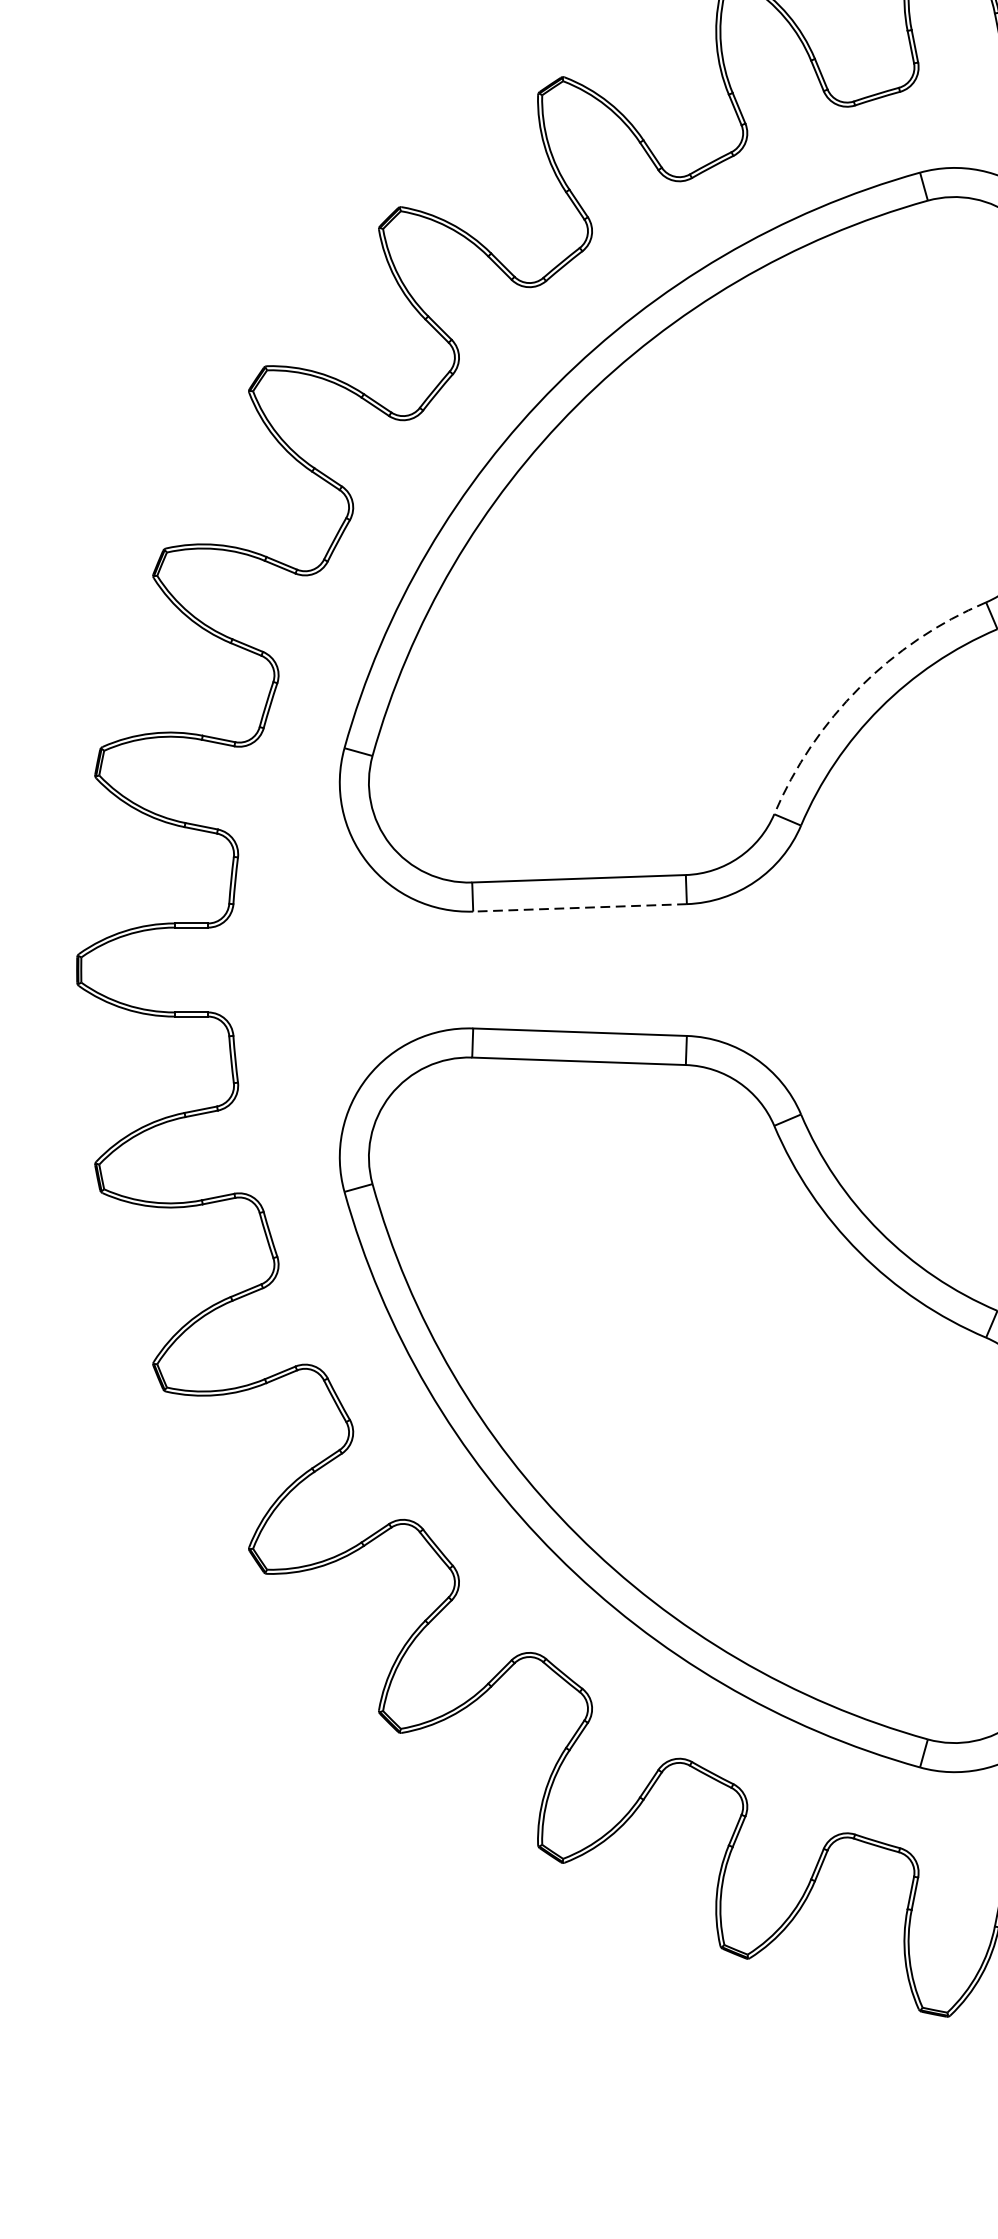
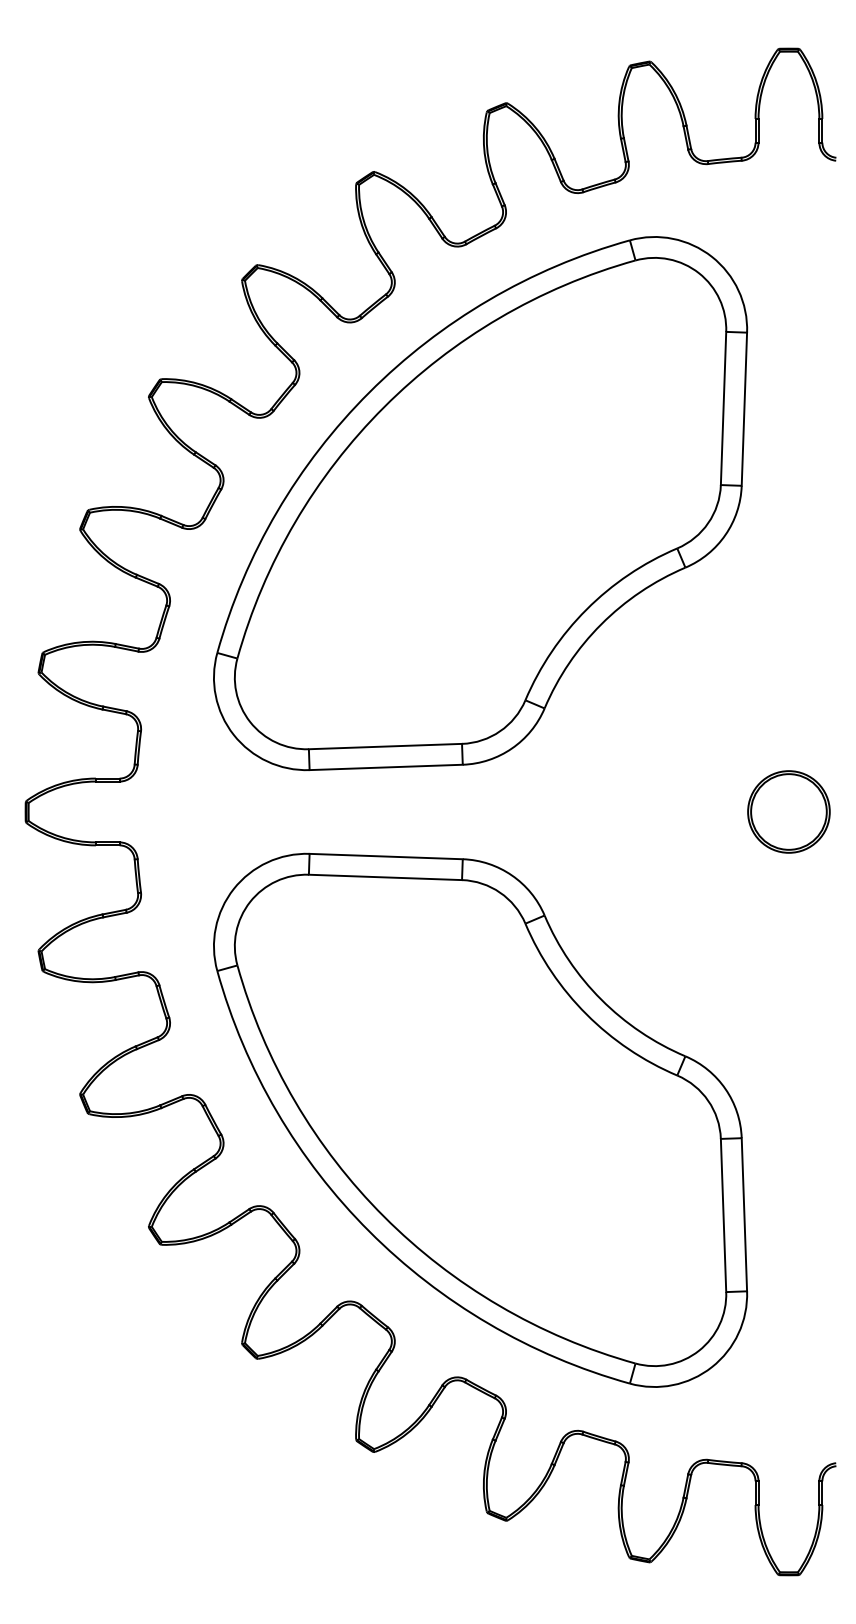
arc: (859, 687) -> (586, 609), dashed -> solid
line: (580, 907) -> (386, 767), dashed -> solid

